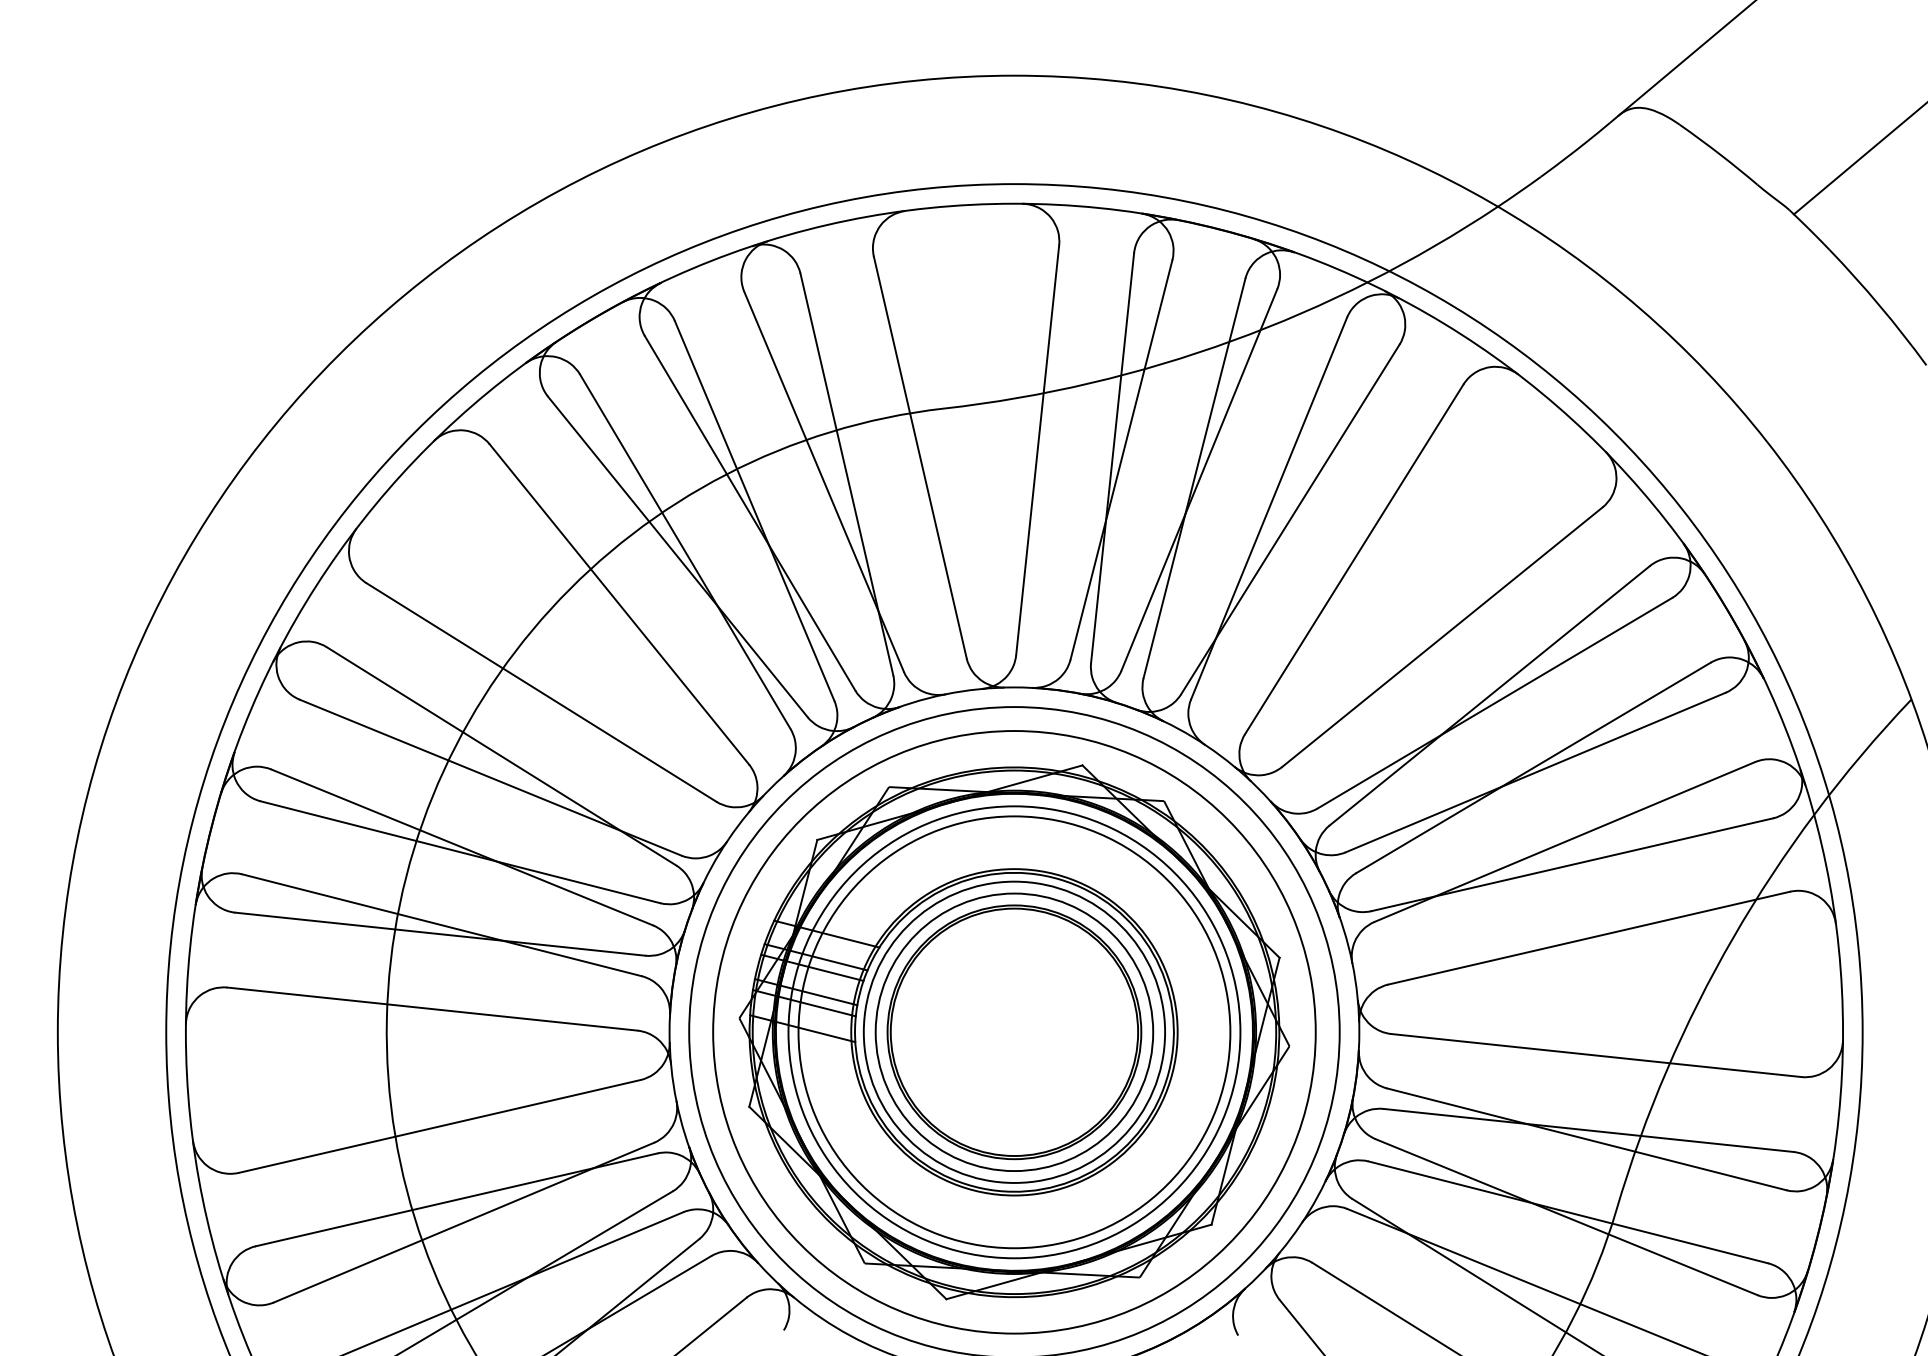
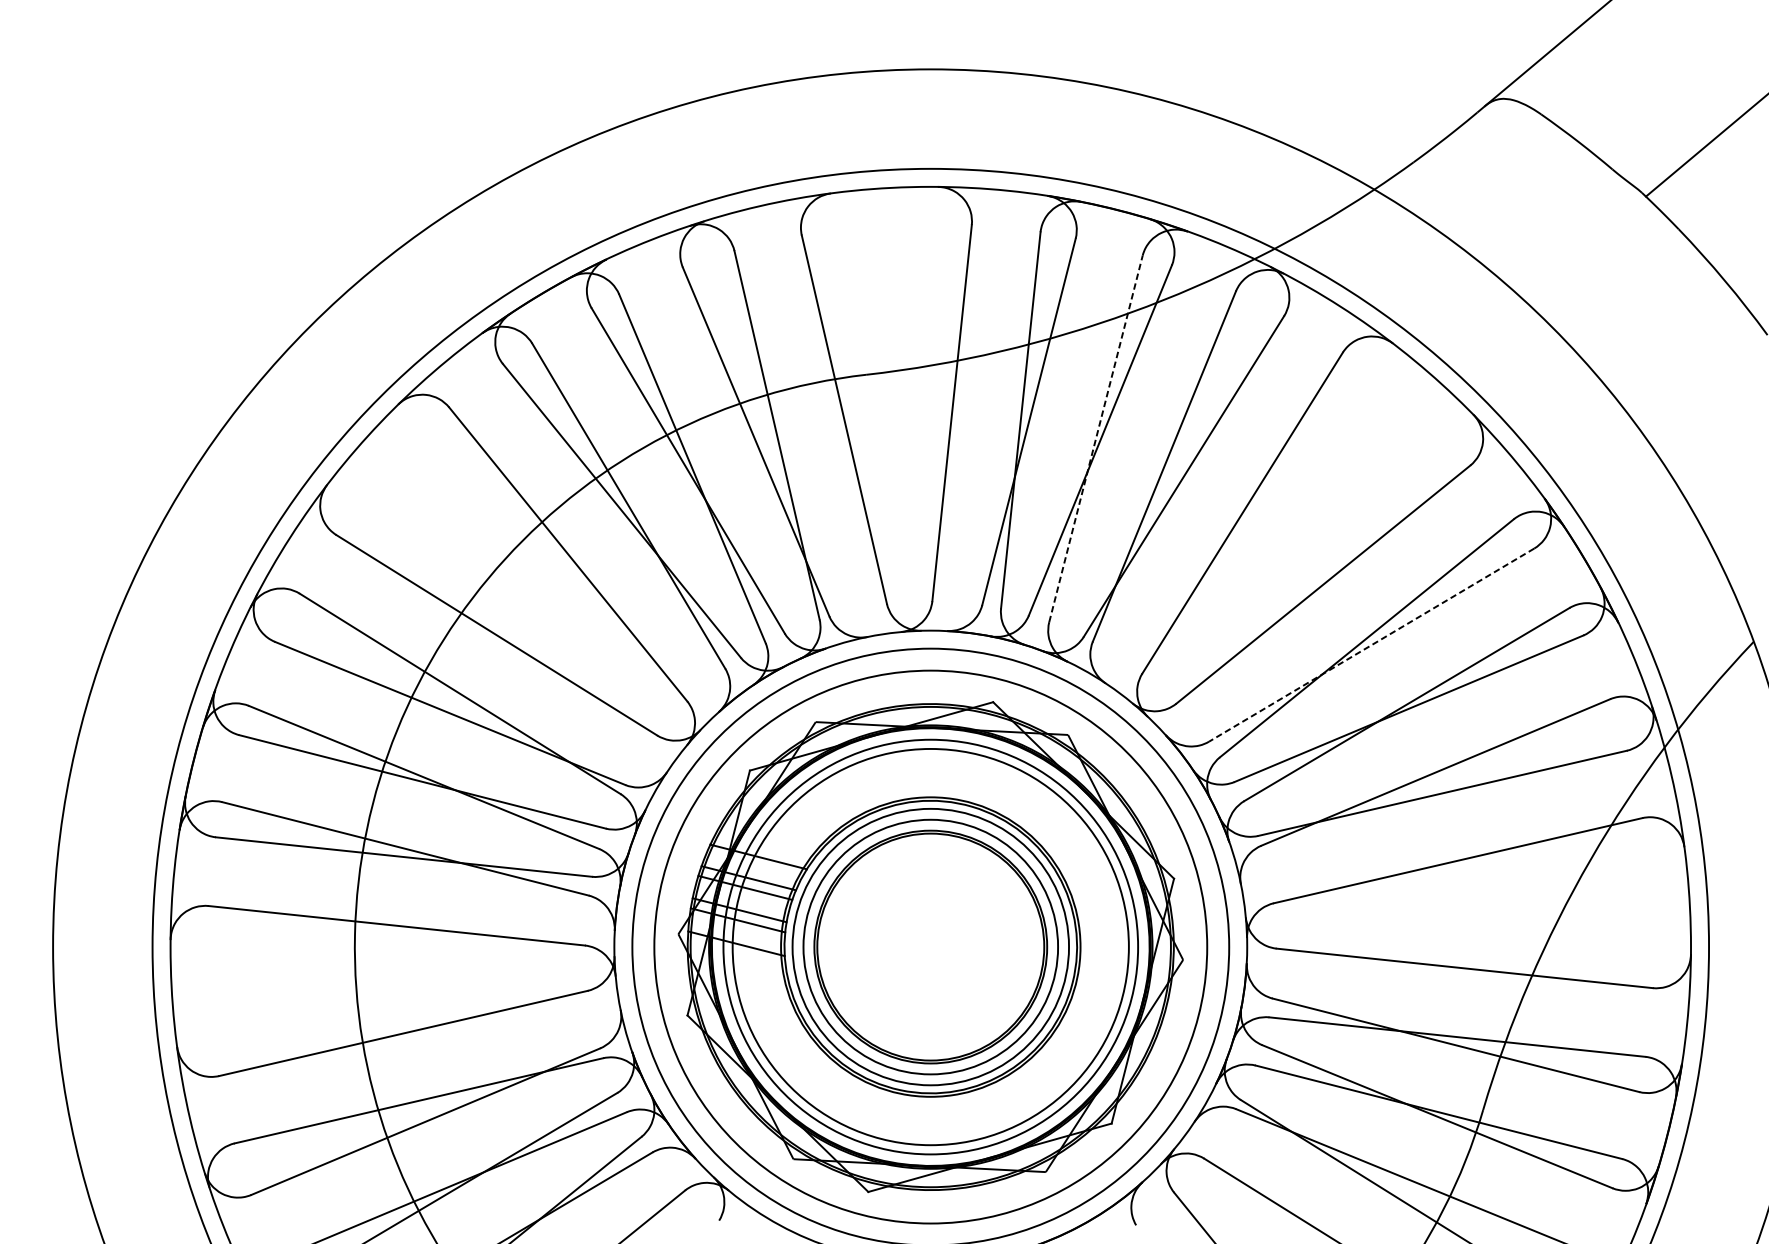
line: (1194, 477) -> (1095, 438), solid -> dashed
line: (1494, 703) -> (1371, 645), solid -> dashed

